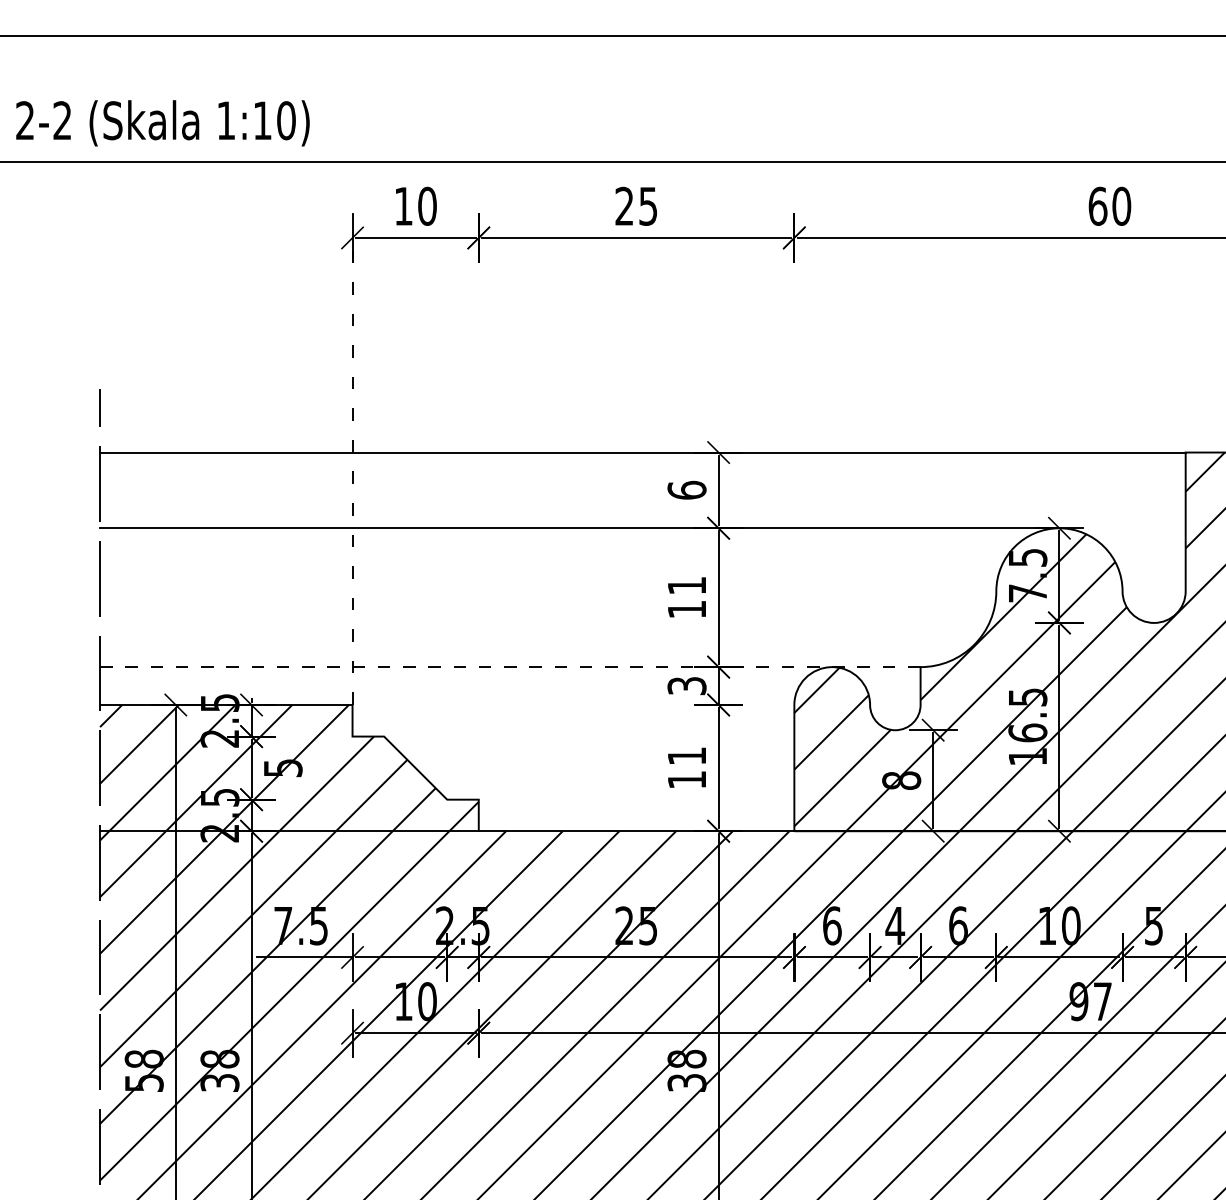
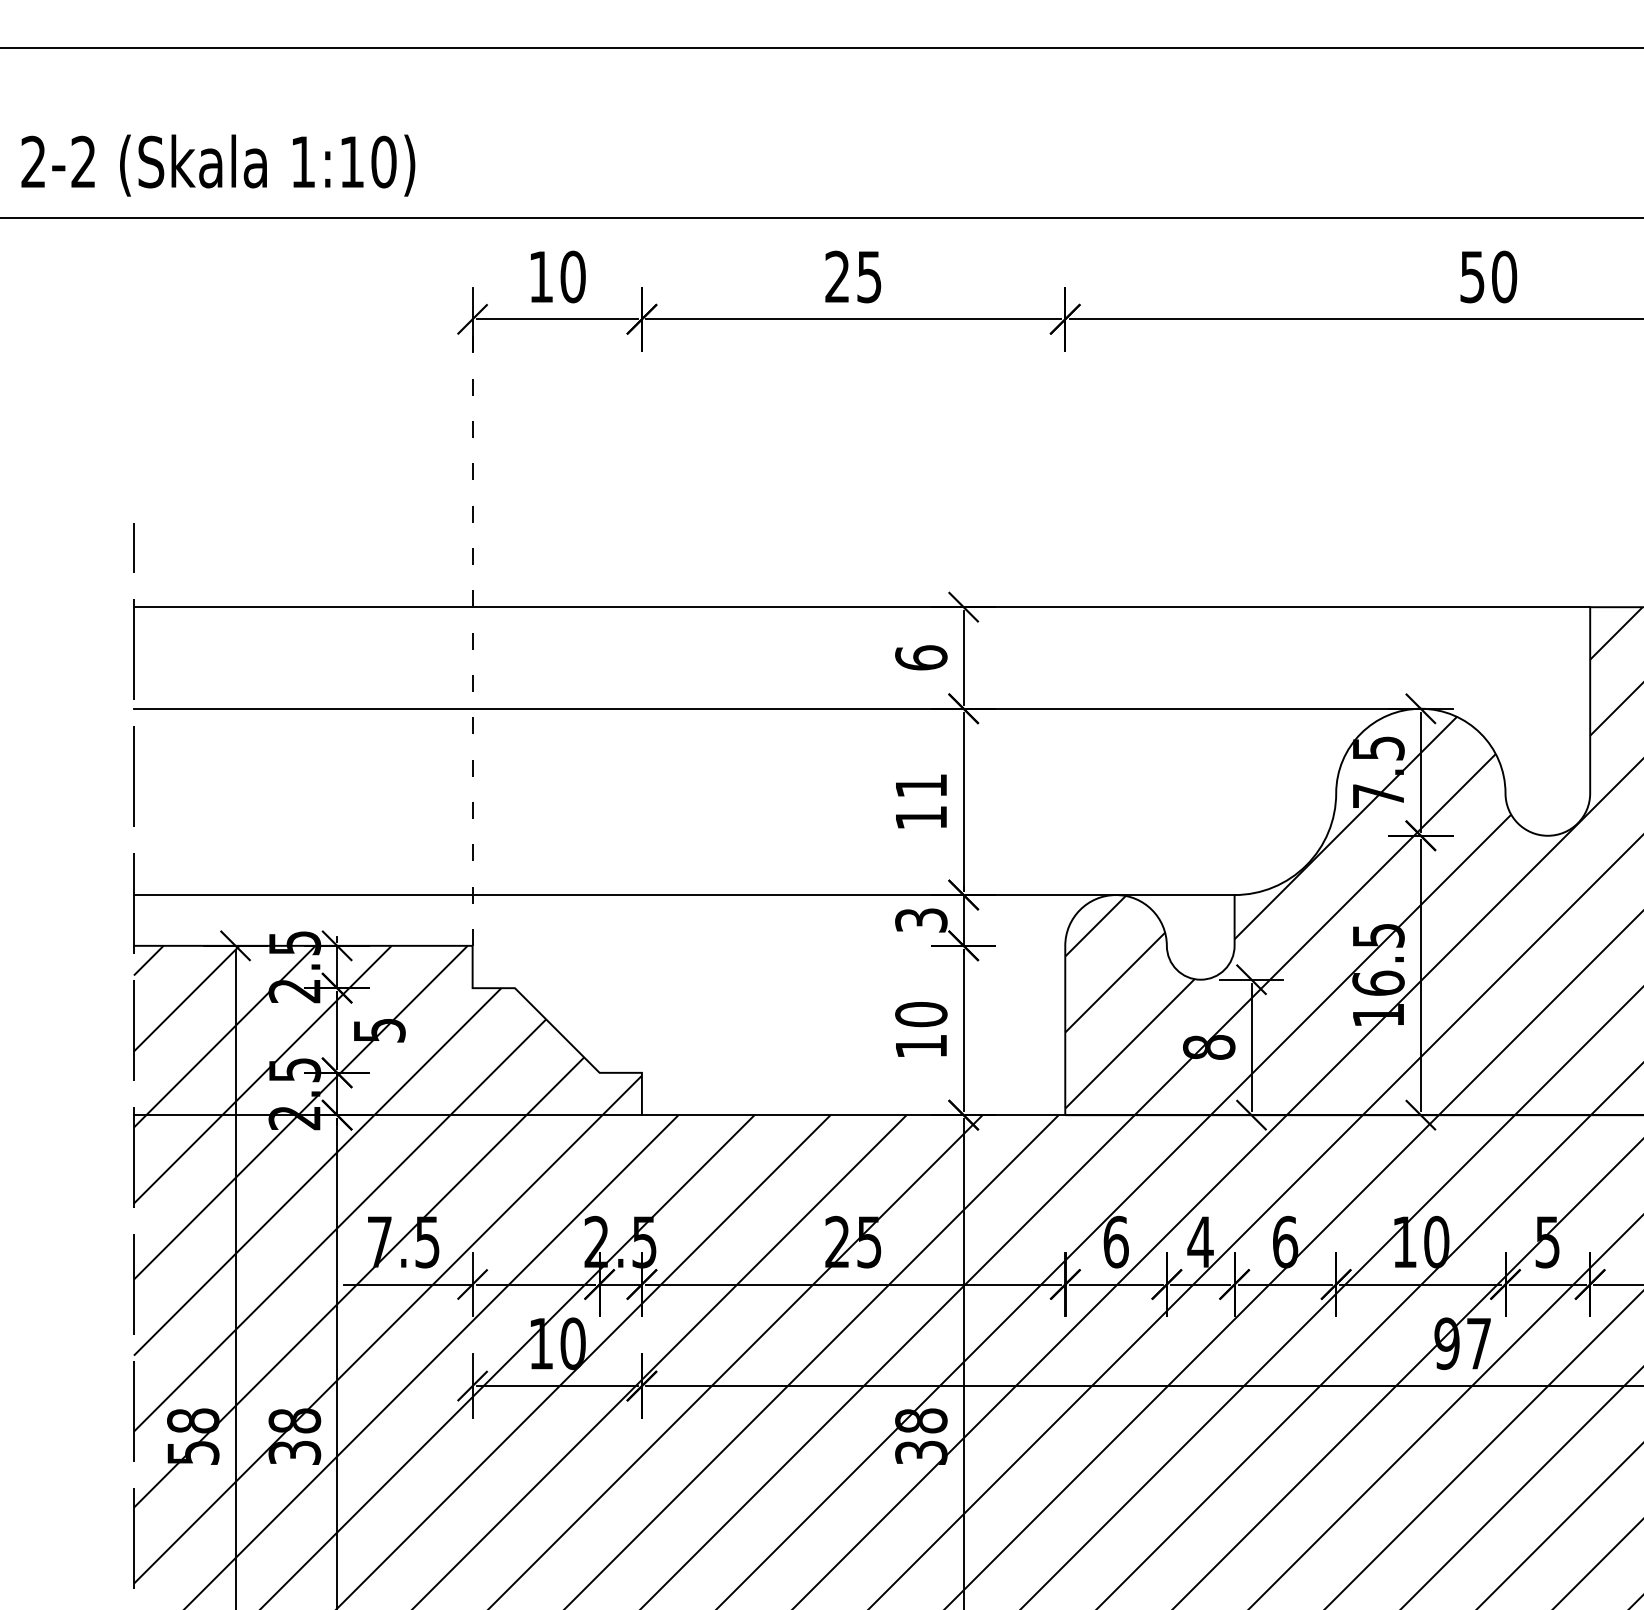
text: (1097, 206) -> (1472, 276), 60 -> 50
line: (510, 667) -> (684, 895), dashed -> solid
text: (687, 756) -> (921, 1014), 11 -> 10

